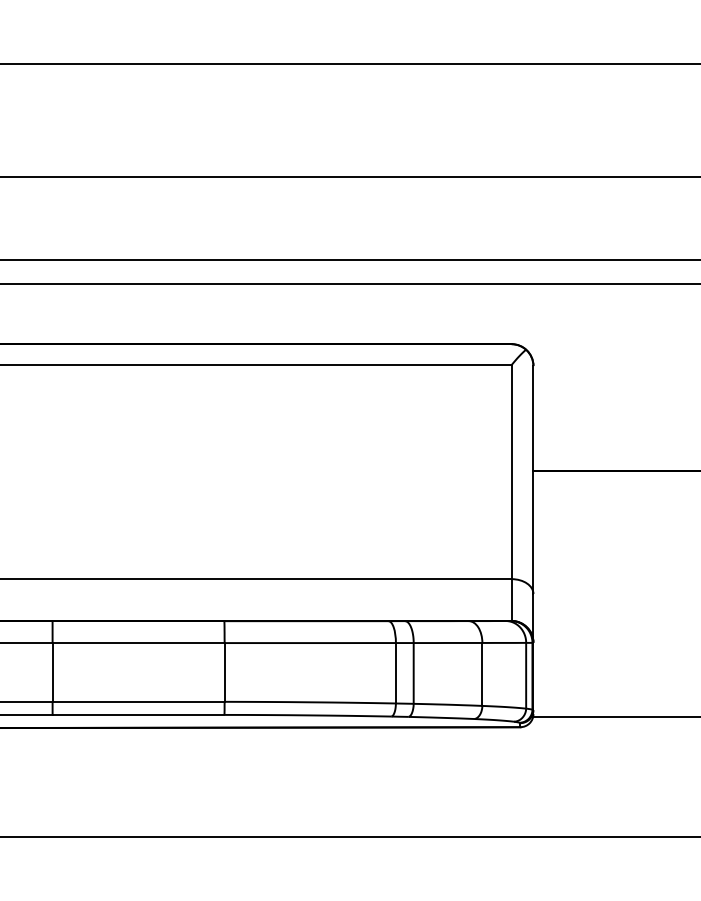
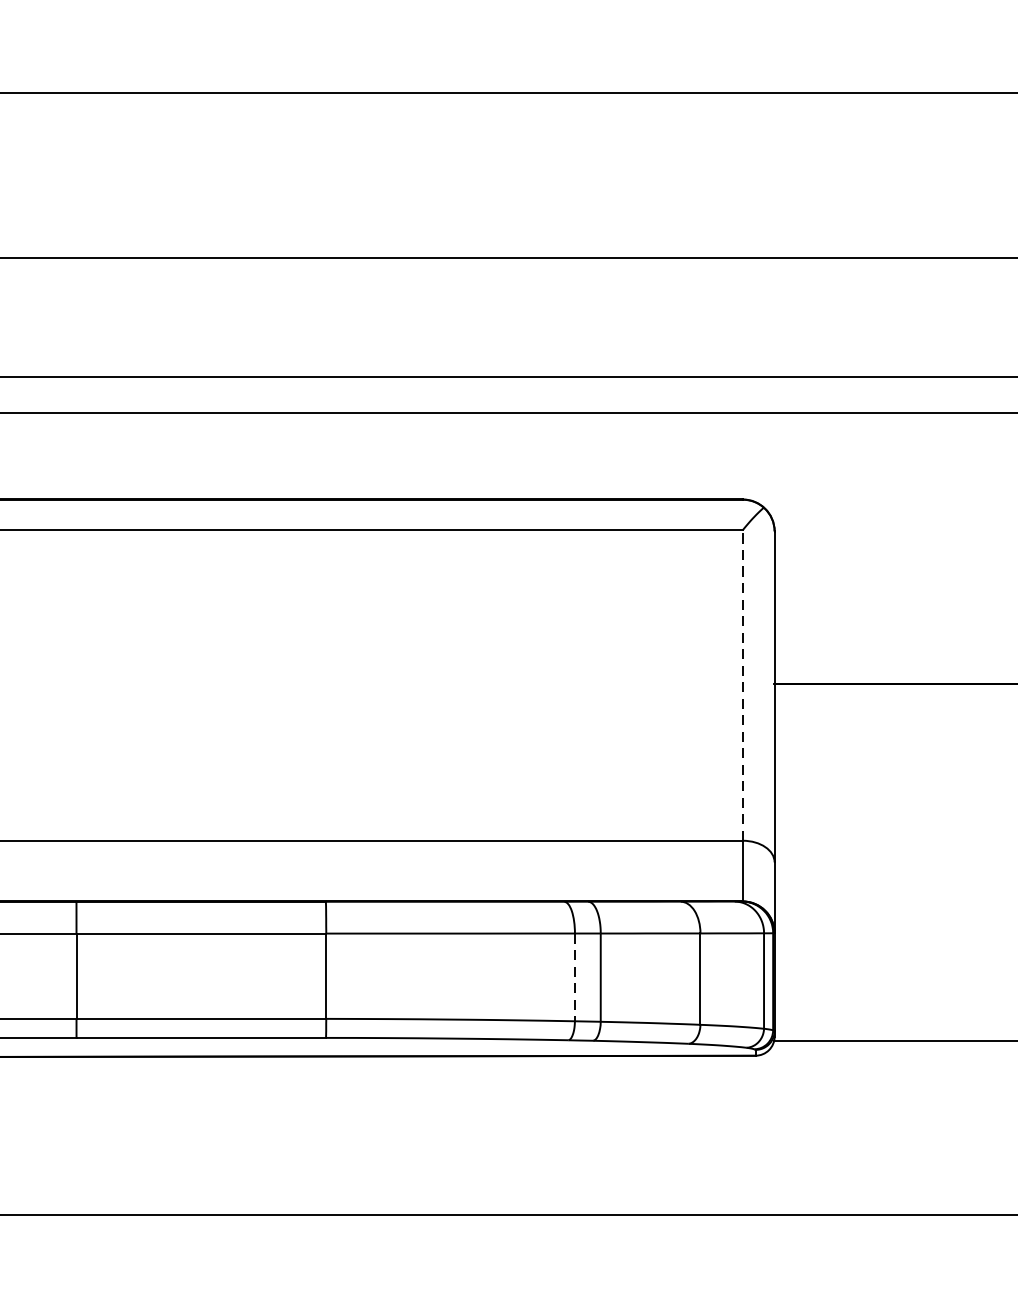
line: (511, 472) -> (742, 685), solid -> dashed
line: (395, 673) -> (574, 977), solid -> dashed

